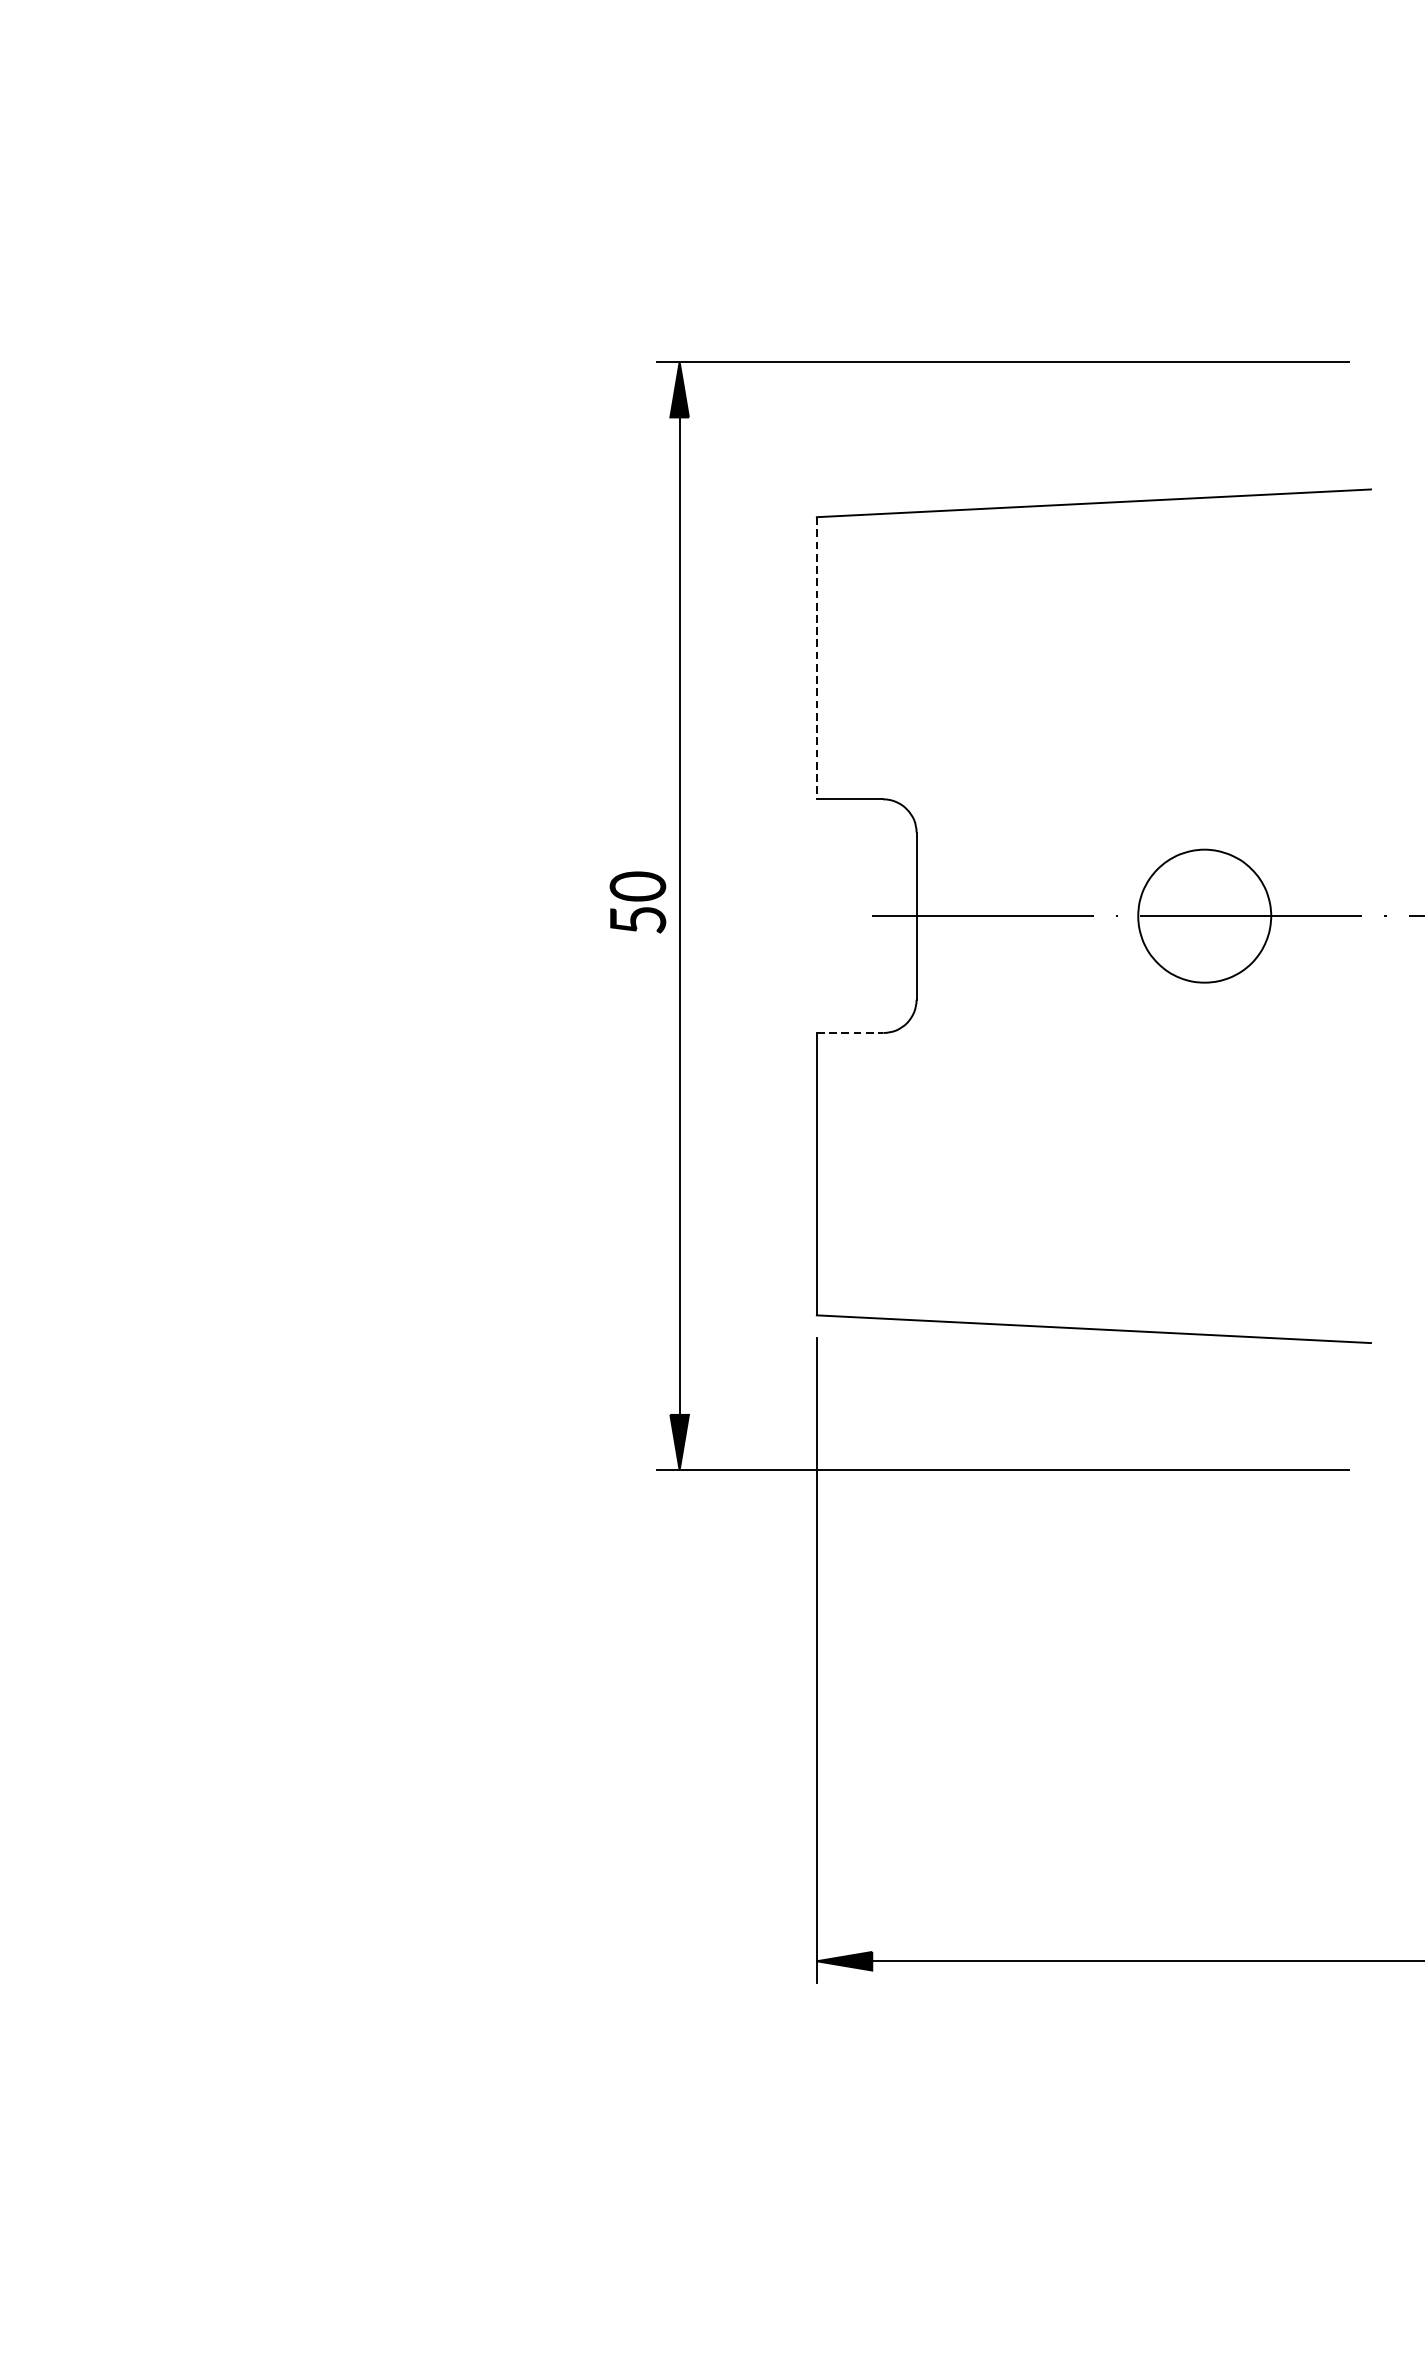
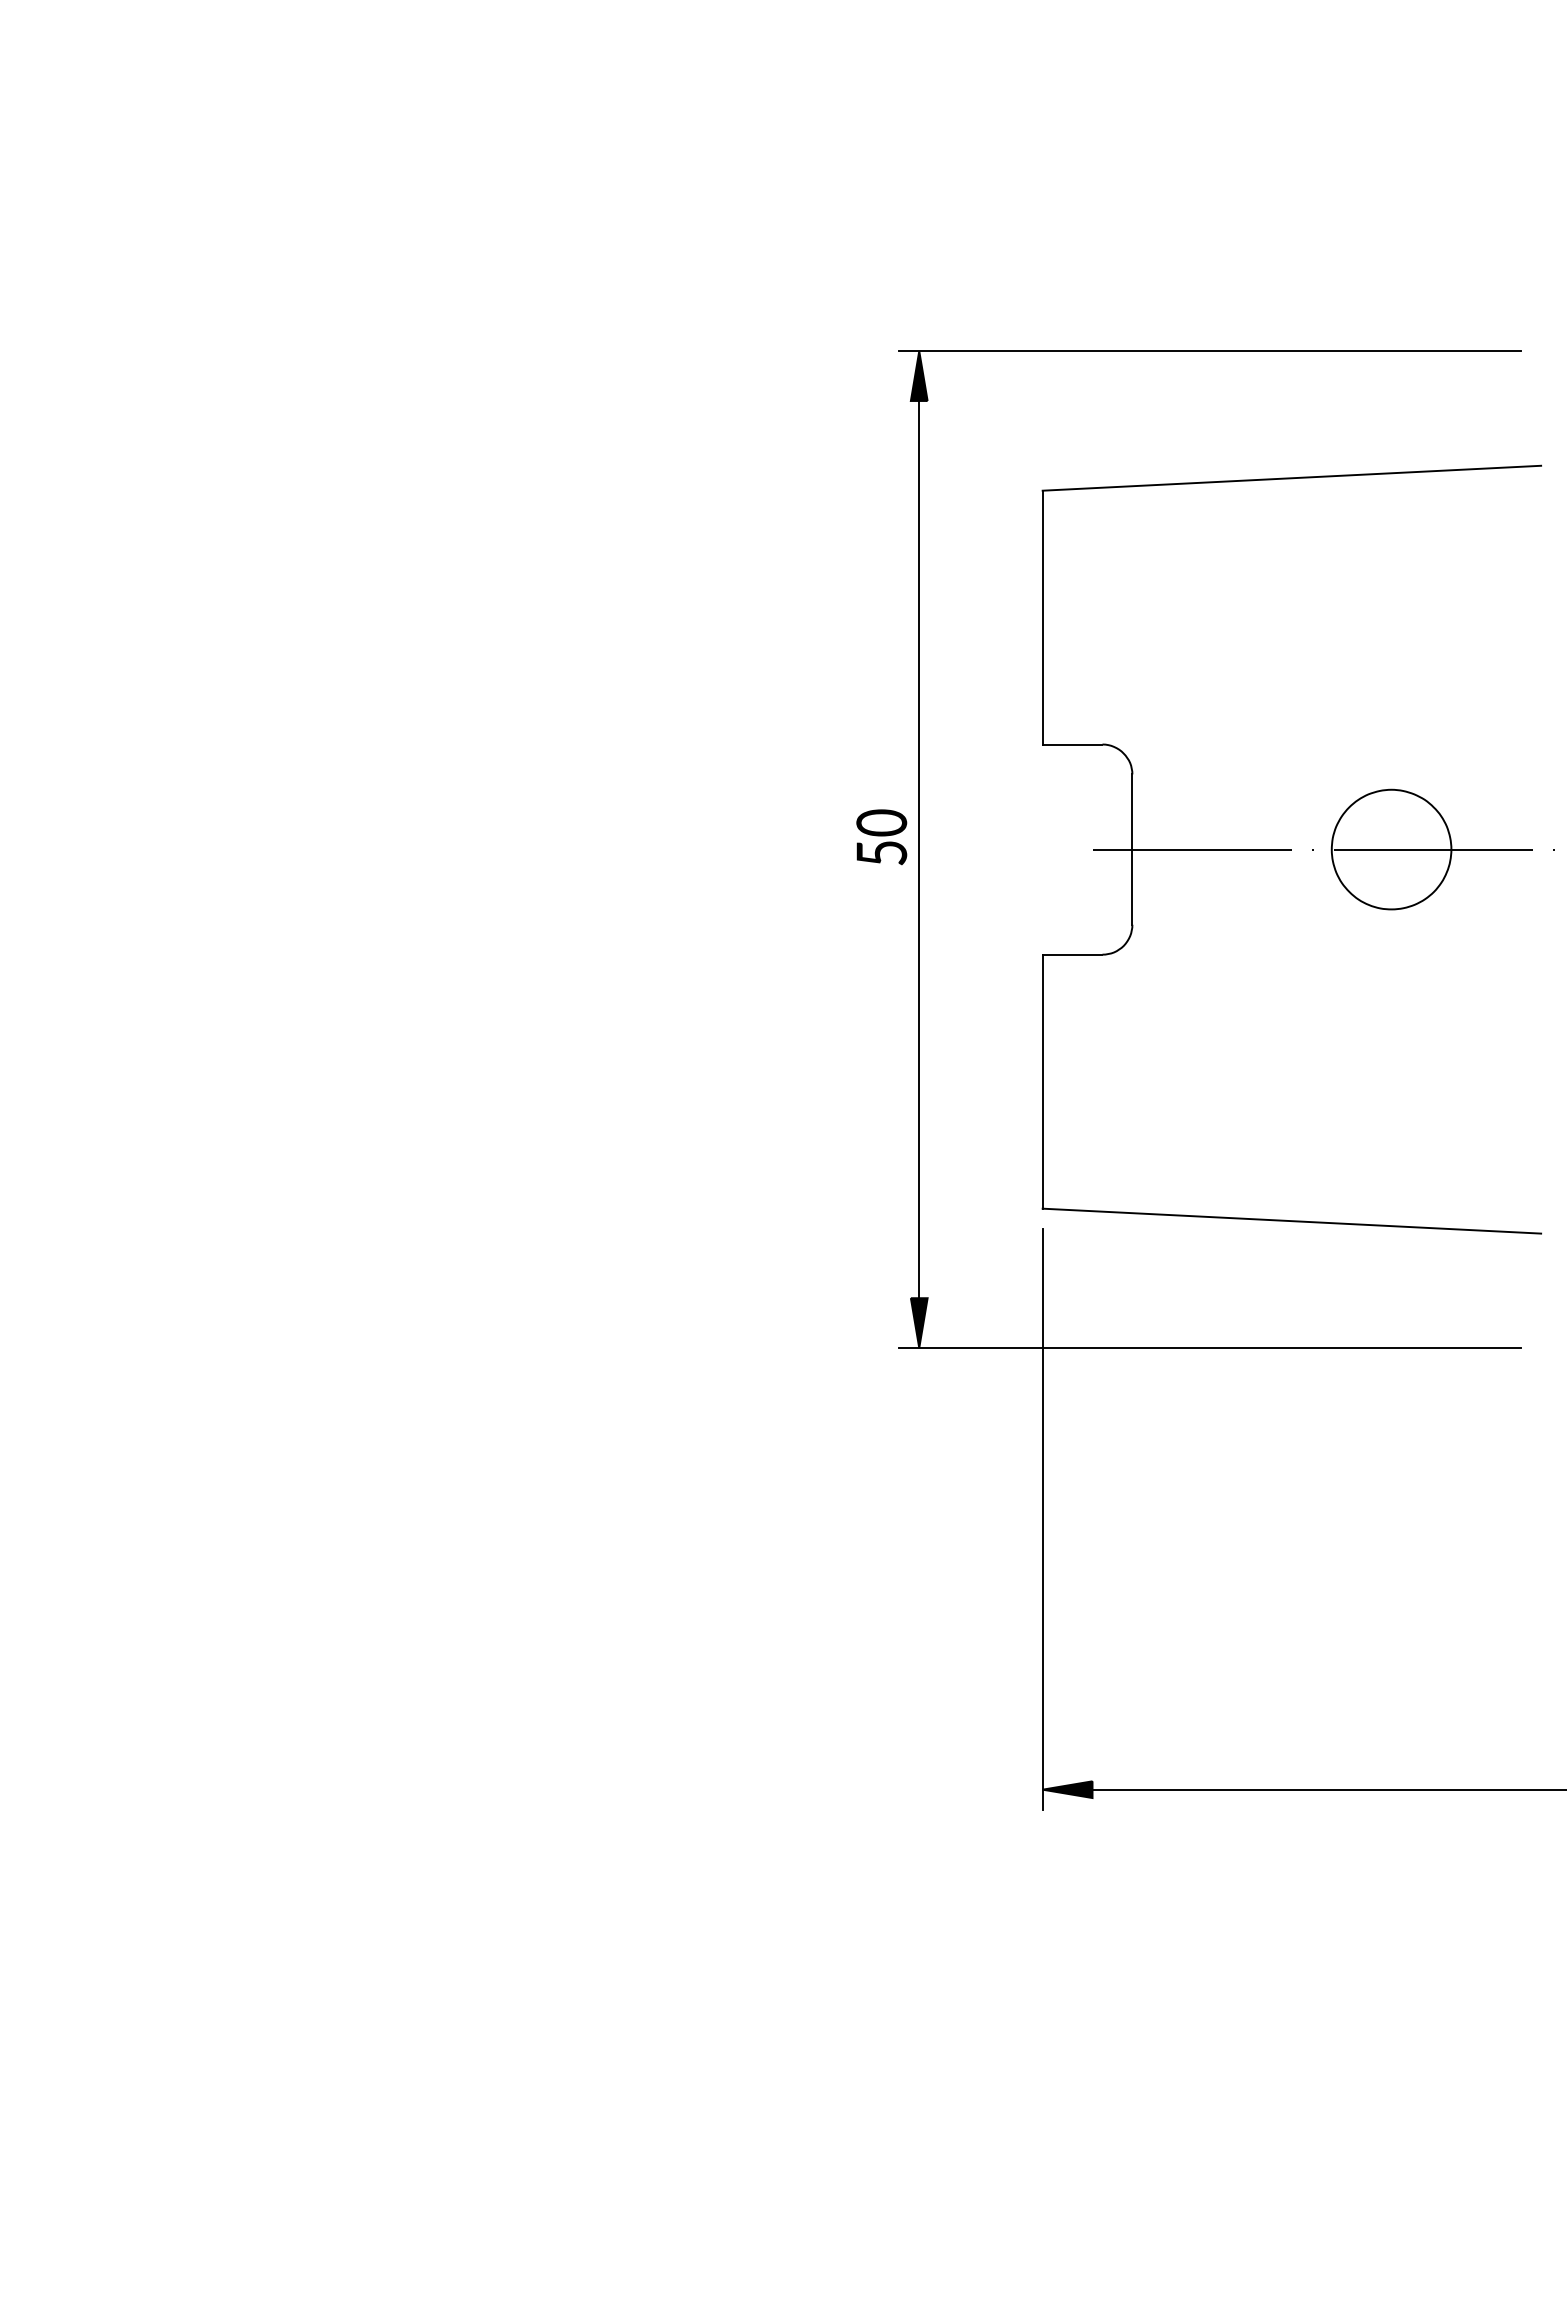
line: (816, 658) -> (1042, 617), dashed -> solid
line: (850, 1032) -> (1072, 954), dashed -> solid

